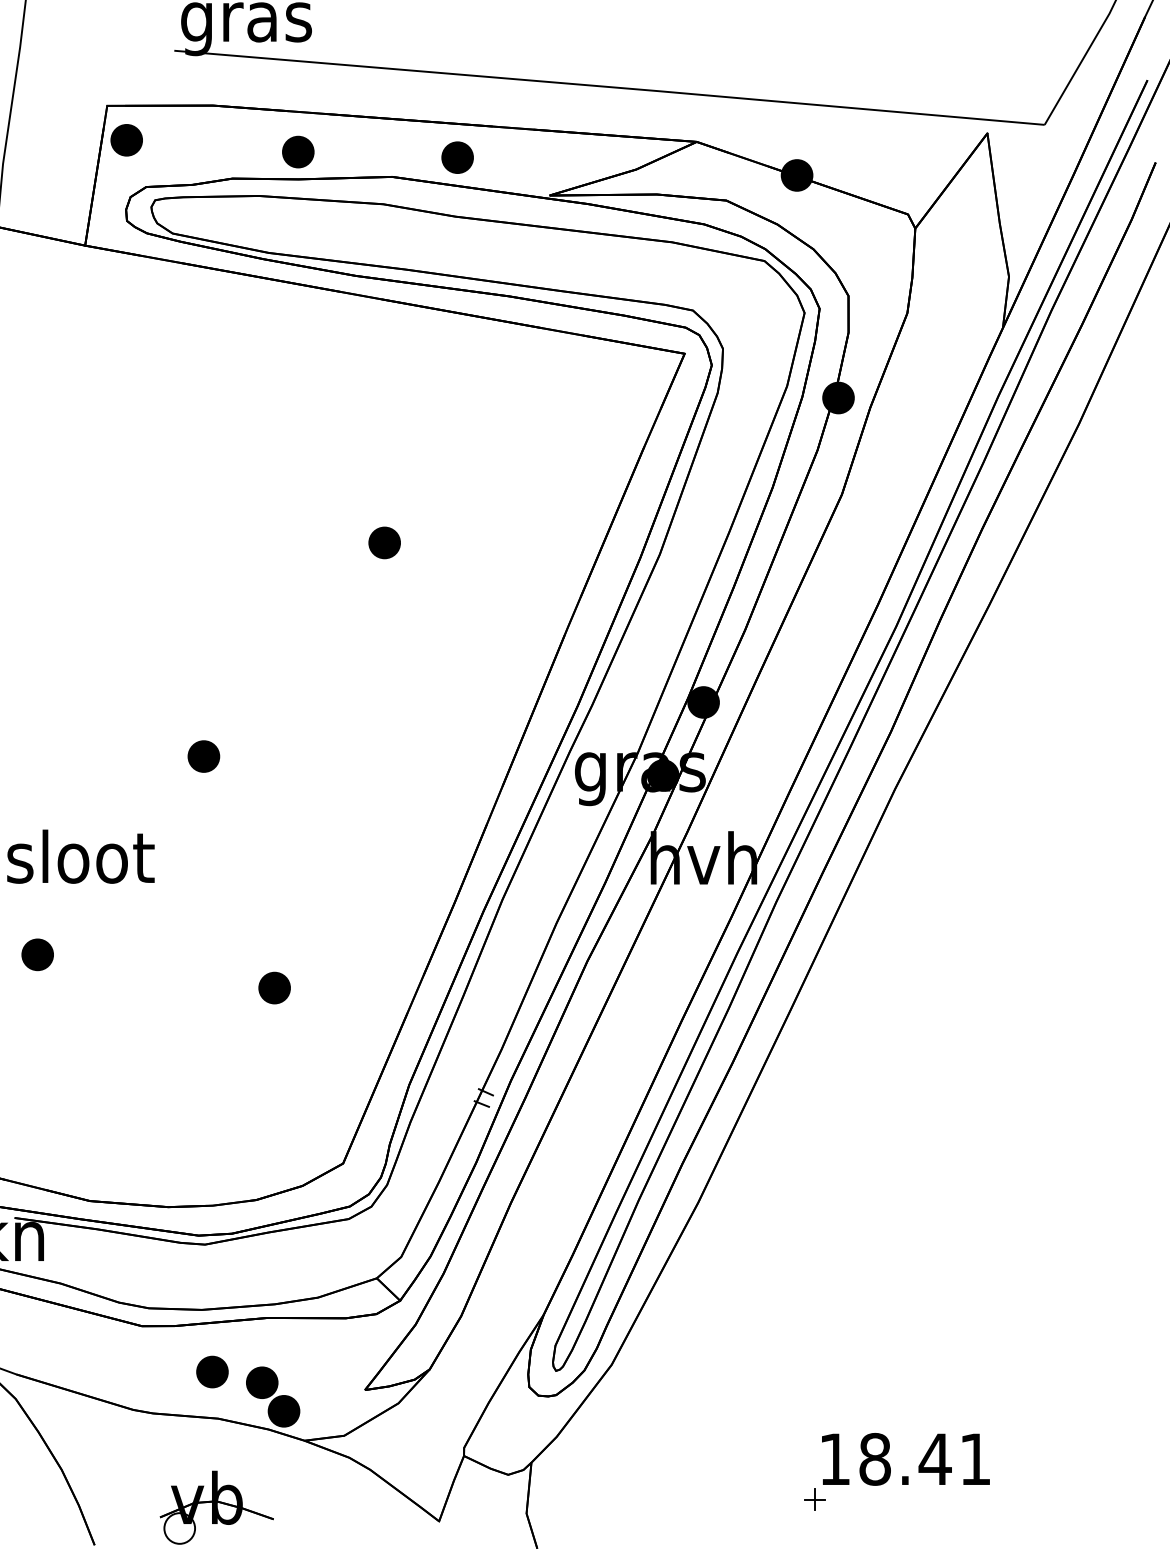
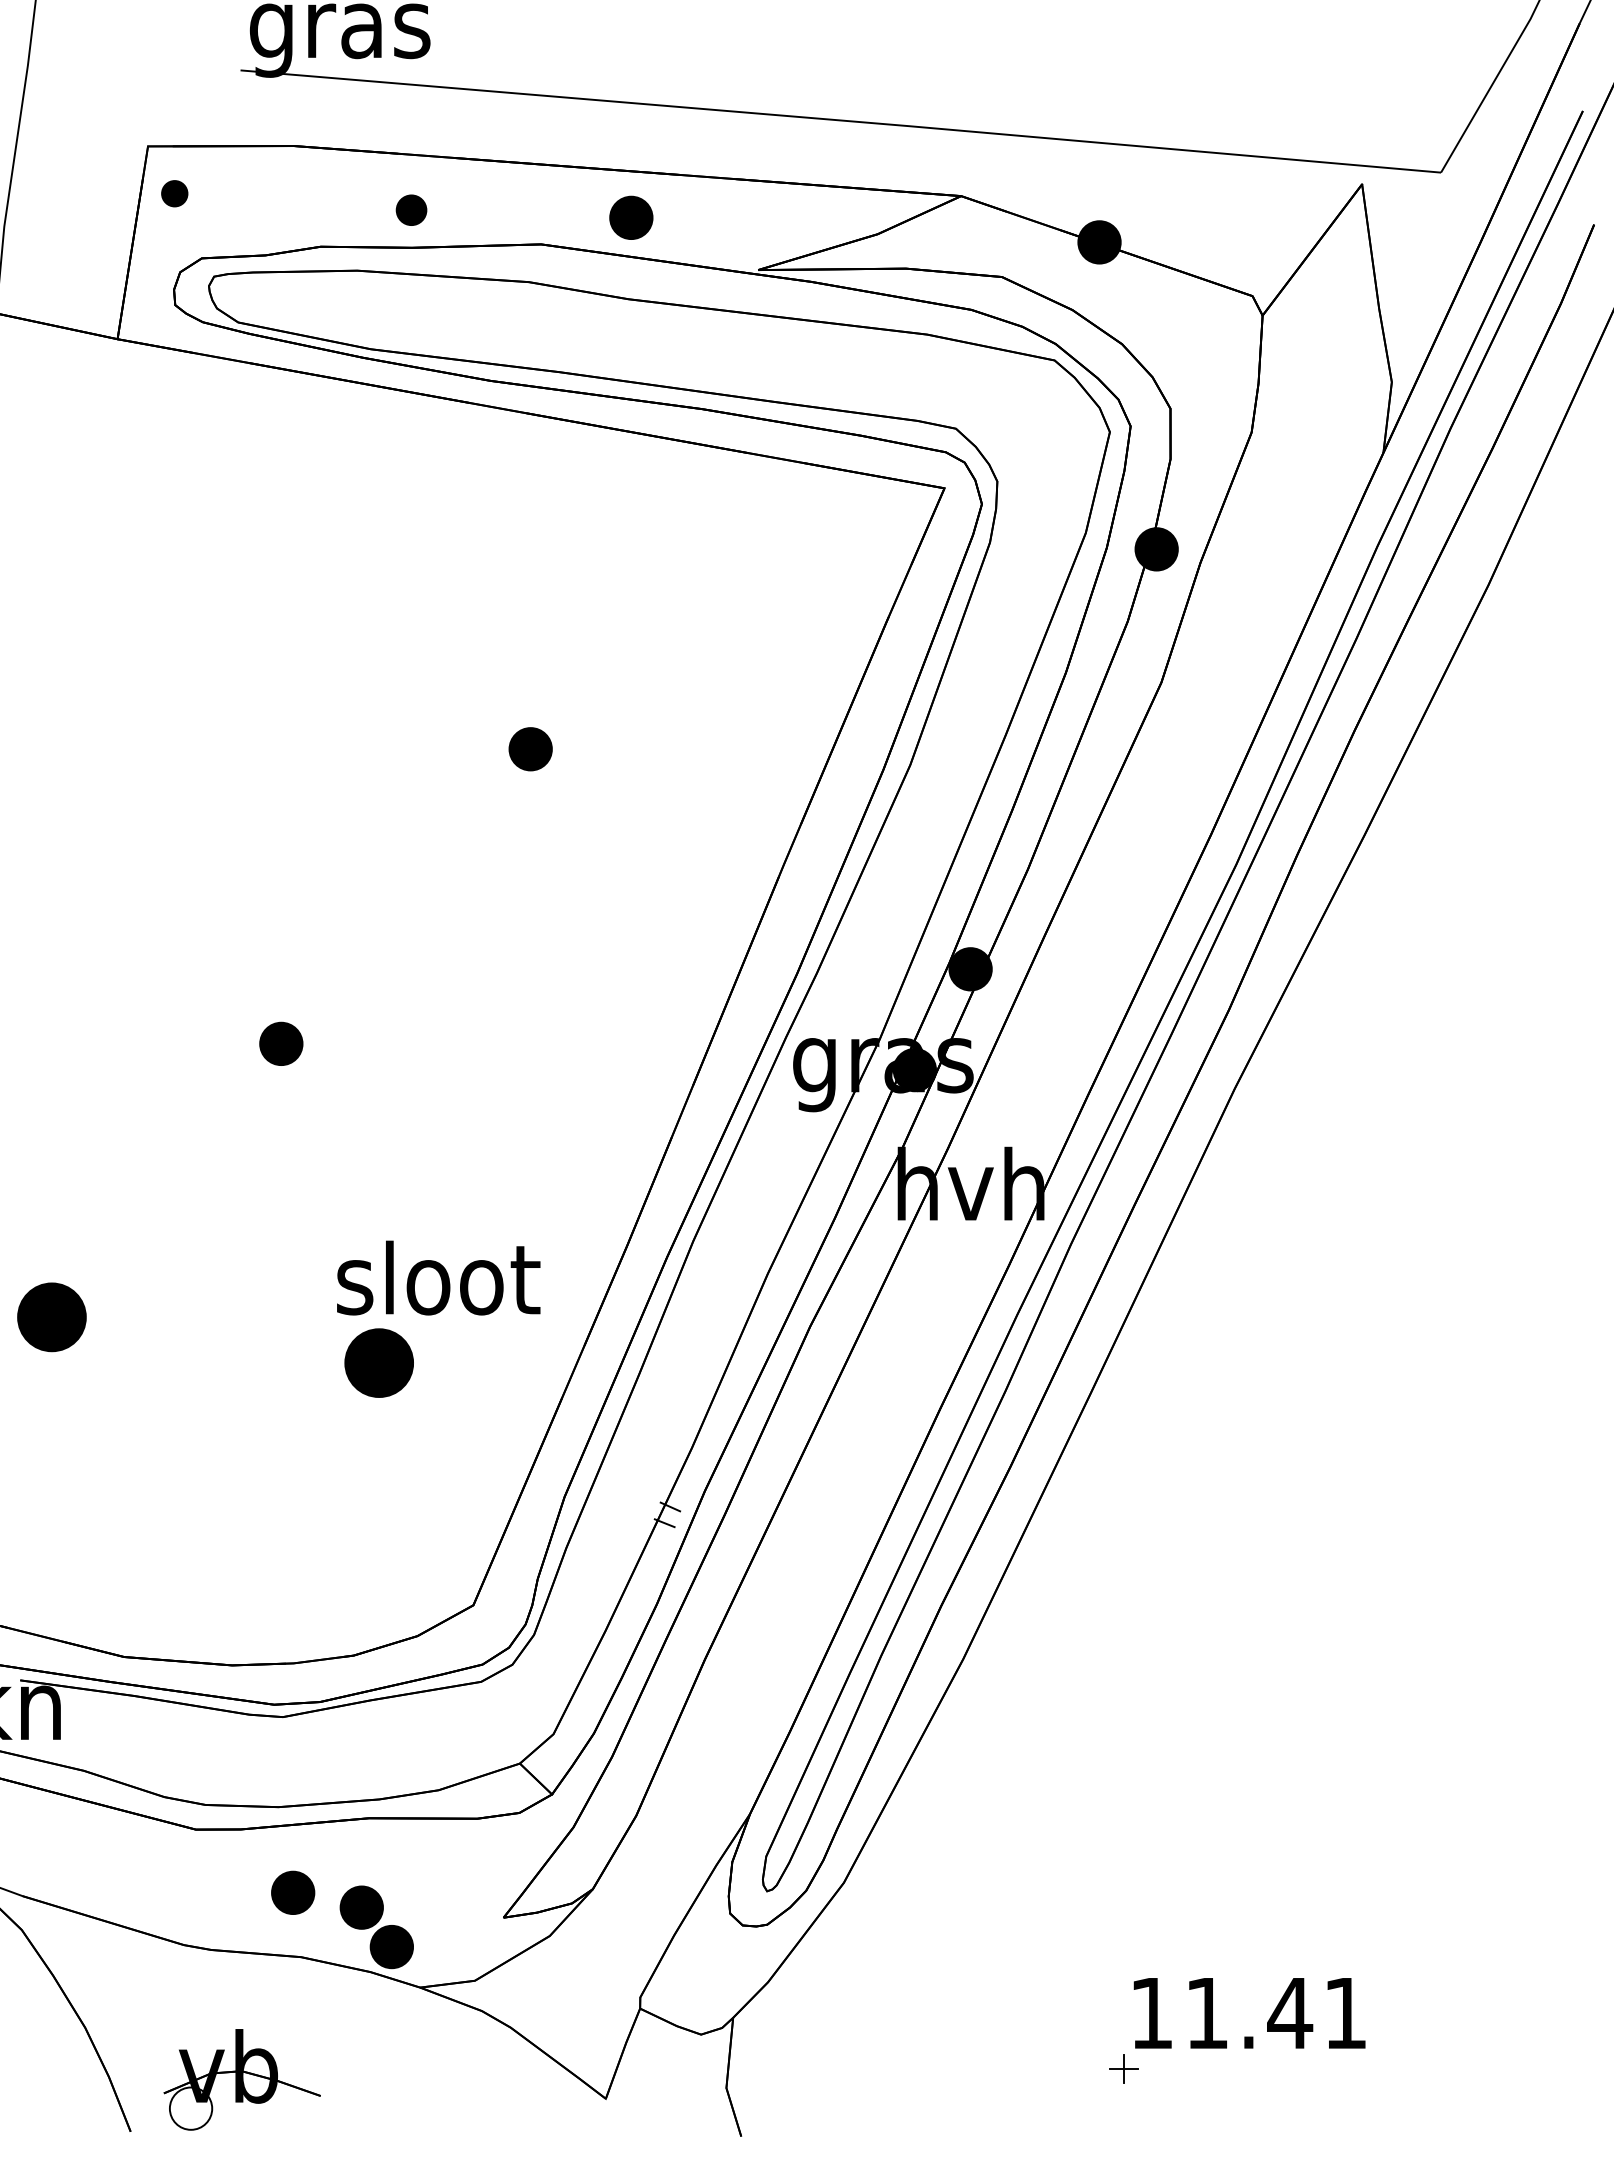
part: (126, 140) -> (174, 193), size x0.6
part: (298, 152) -> (411, 210), size x0.7
text: (80, 856) -> (438, 1277), moved
part: (37, 954) -> (52, 1317), size x1.6
part: (274, 988) -> (378, 1363), size x1.6
text: (875, 1458) -> (1207, 2012), 18.41 -> 11.41
part: (216, 1507) -> (241, 2079), moved

